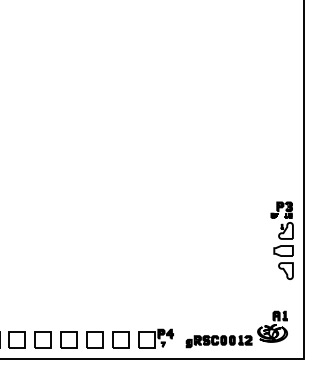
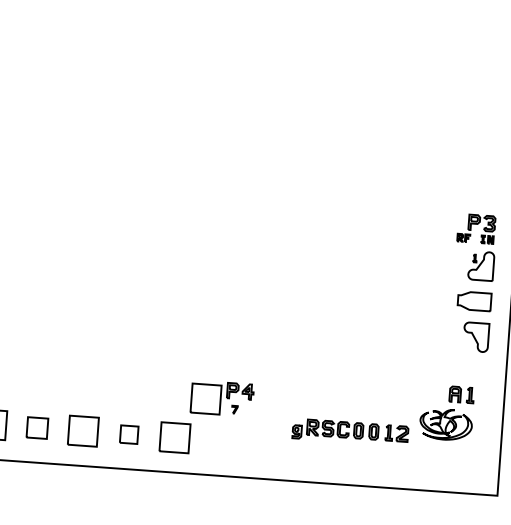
part: (234, 335) -> (378, 423), moved
part: (155, 338) -> (221, 398), moved
part: (42, 339) -> (36, 427), size x0.7
part: (94, 339) -> (128, 434), size x0.6

